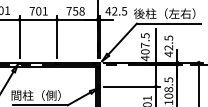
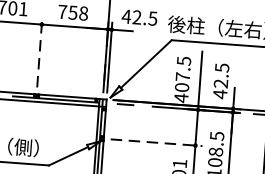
line: (57, 36) -> (40, 51), solid -> dashed
line: (132, 86) -> (157, 142), solid -> dashed

